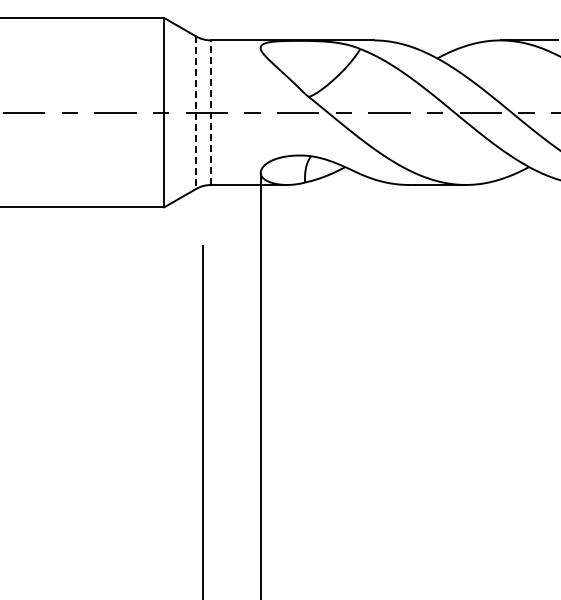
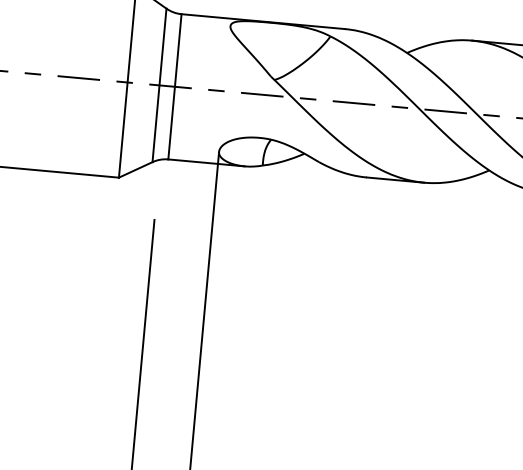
line: (211, 112) -> (175, 86), dashed -> solid
line: (195, 113) -> (159, 86), dashed -> solid

